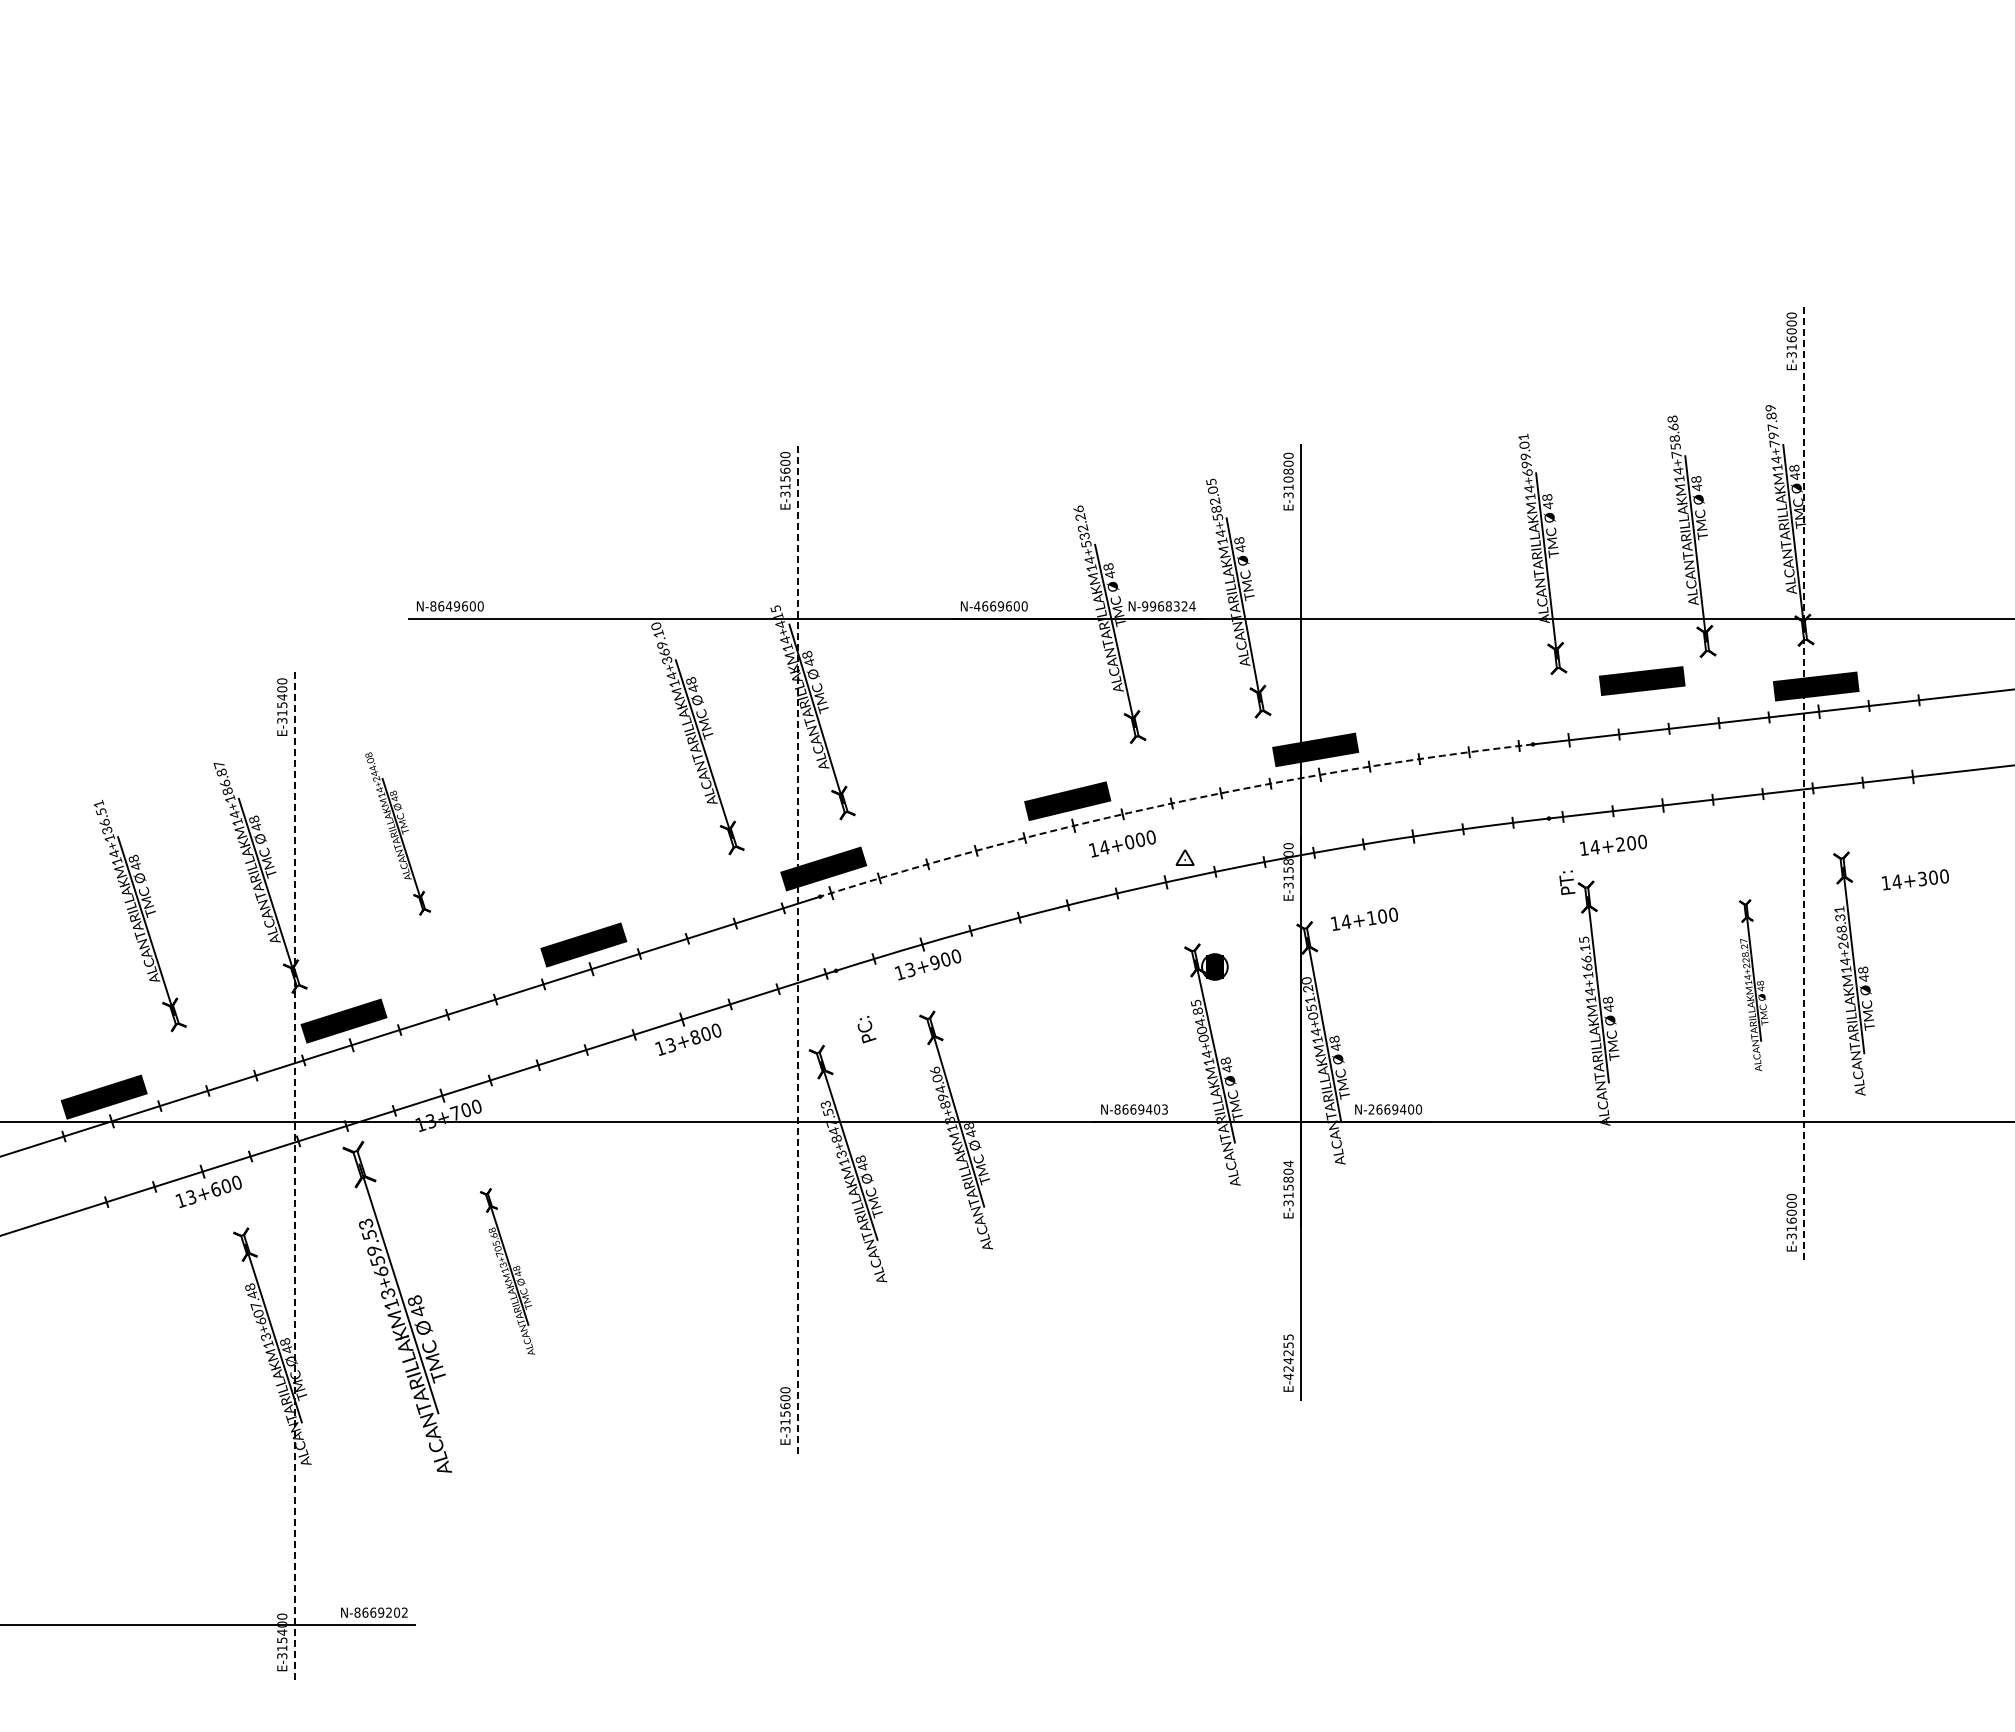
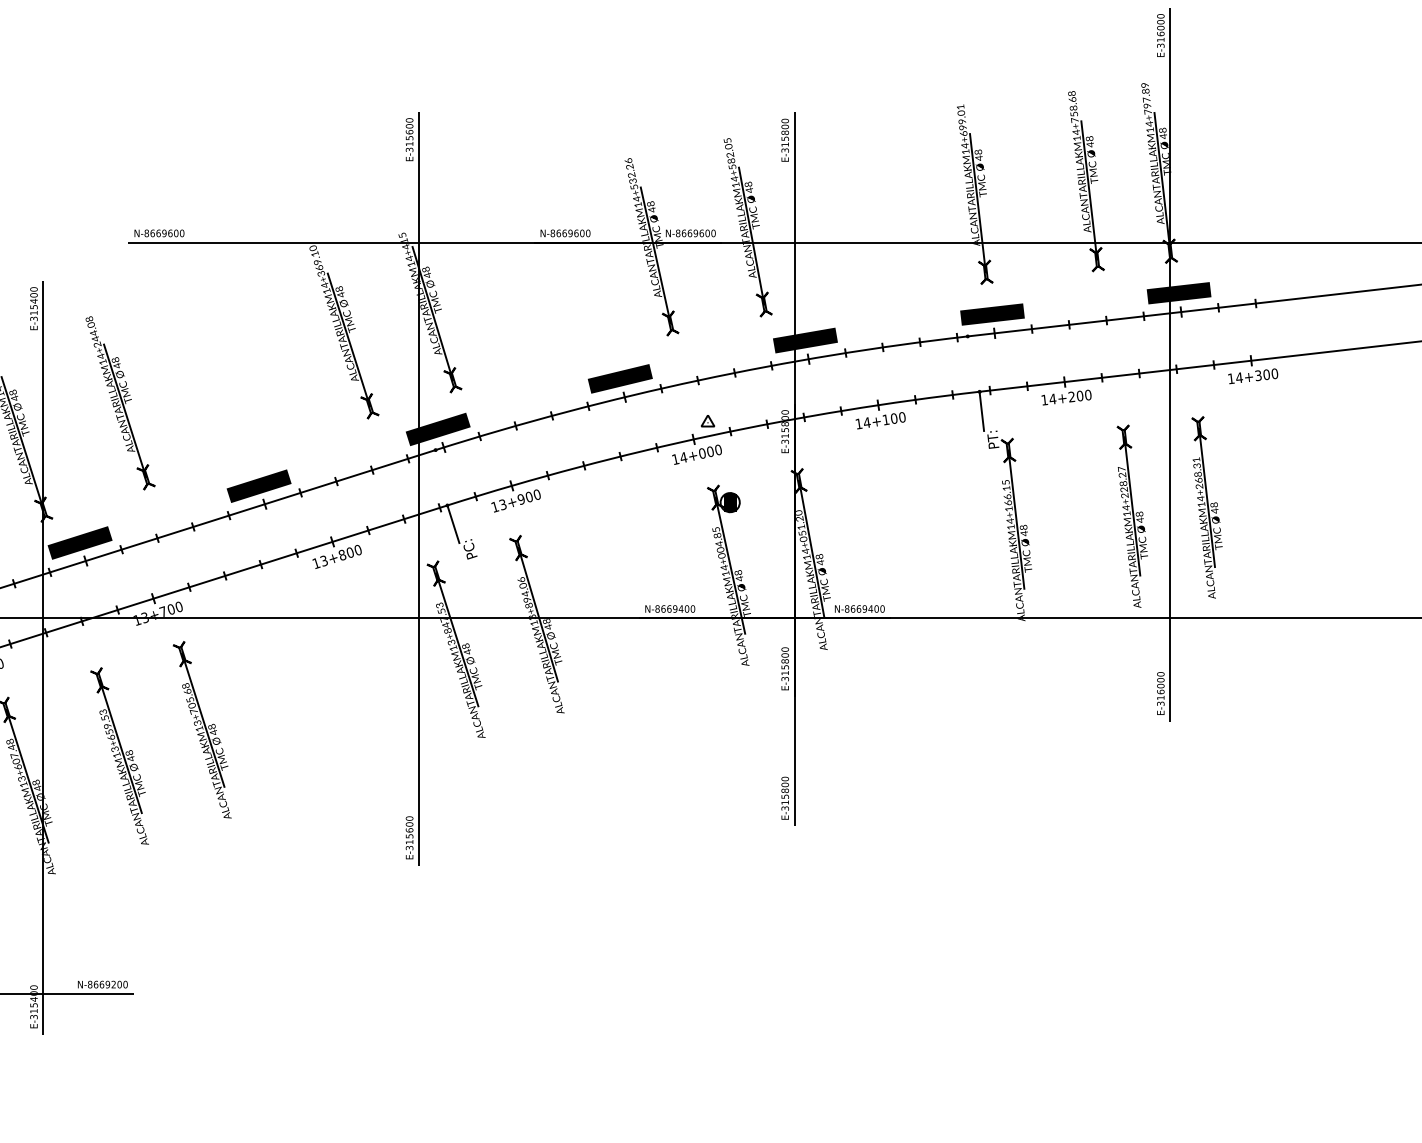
text: (1288, 479) -> (785, 138), E-310800 -> E-315800
text: (448, 606) -> (158, 233), N-8649600 -> N-8669600
text: (977, 606) -> (552, 233), N-4669600 -> N-8669600
text: (1168, 606) -> (695, 233), N-9968324 -> N-8669600
text: (1642, 680) -> (992, 314), moved
line: (1804, 781) -> (1170, 364), dashed -> solid
line: (1172, 803) -> (698, 380), dashed -> solid
part: (397, 833) -> (120, 402), size x1.43
text: (1122, 843) -> (697, 454), moved
text: (1613, 844) -> (1066, 396), moved
line: (1551, 846) -> (981, 412), added
text: (1915, 879) -> (1253, 376), moved
text: (1364, 918) -> (880, 420), moved
line: (798, 948) -> (419, 488), dashed -> solid
part: (1753, 984) -> (1132, 515), size x1.43
line: (844, 997) -> (453, 525), added
text: (1165, 1109) -> (693, 608), N-8669403 -> N-8669400
text: (1371, 1109) -> (847, 608), N-2669400 -> N-8669400
text: (1288, 1163) -> (785, 649), E-315804 -> E-315800
line: (294, 1174) -> (43, 657), dashed -> solid
part: (507, 1271) -> (202, 729), size x1.43
part: (397, 1306) -> (120, 756), size x0.71
text: (1288, 1357) -> (785, 794), E-424255 -> E-315800
text: (404, 1612) -> (125, 984), N-8669202 -> N-8669200

